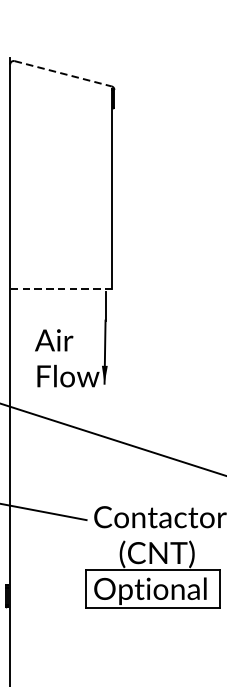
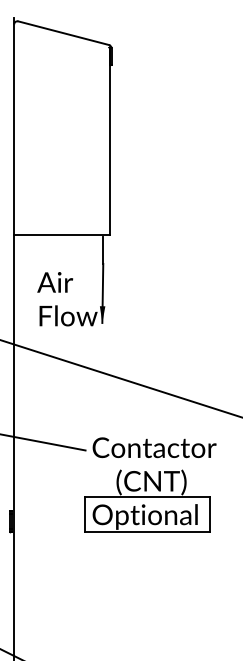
line: (62, 74) -> (63, 33), dashed -> solid
line: (60, 289) -> (61, 234), dashed -> solid

